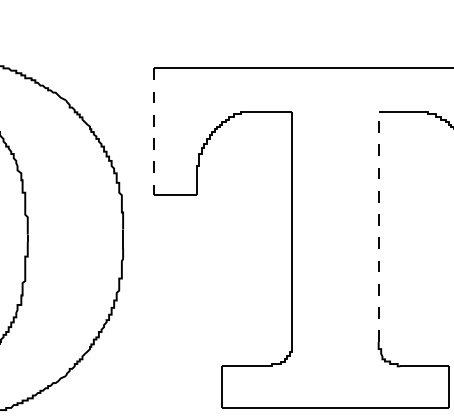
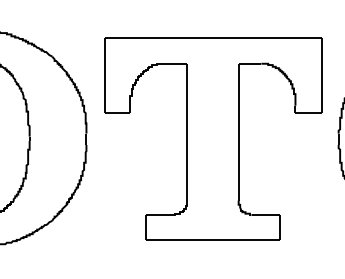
line: (153, 131) -> (104, 75), dashed -> solid
line: (378, 226) -> (238, 131), dashed -> solid

